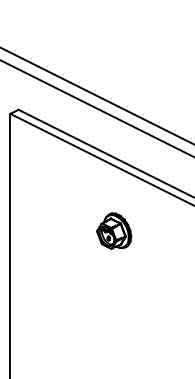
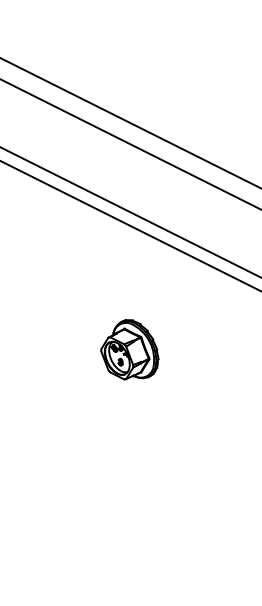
part: (114, 230) -> (130, 348), moved

